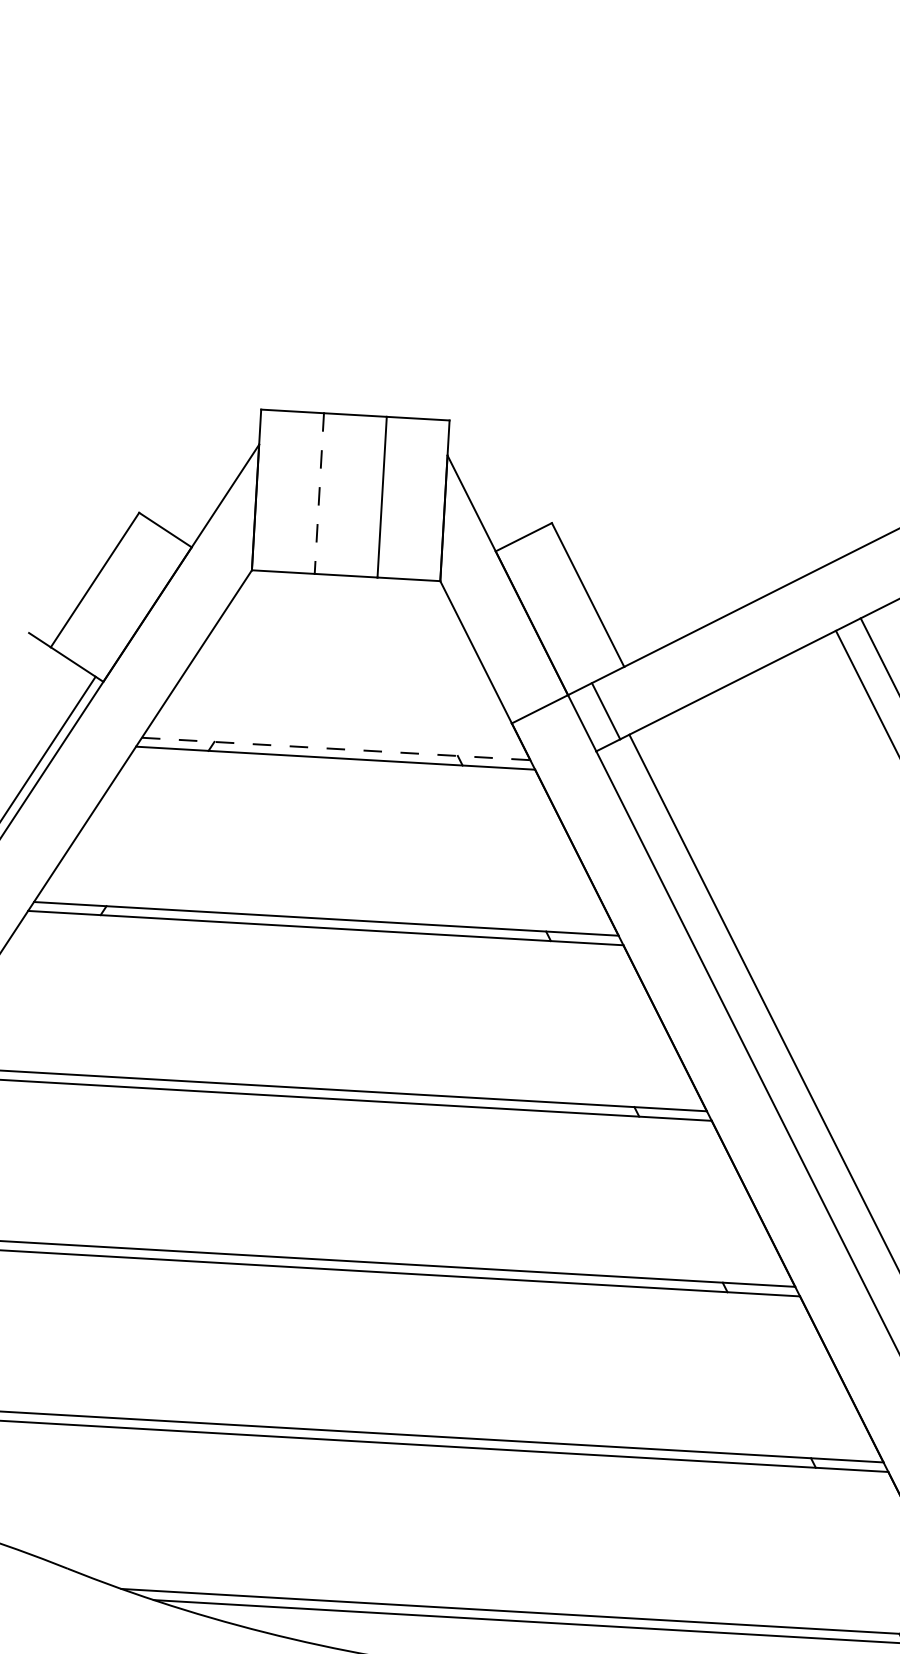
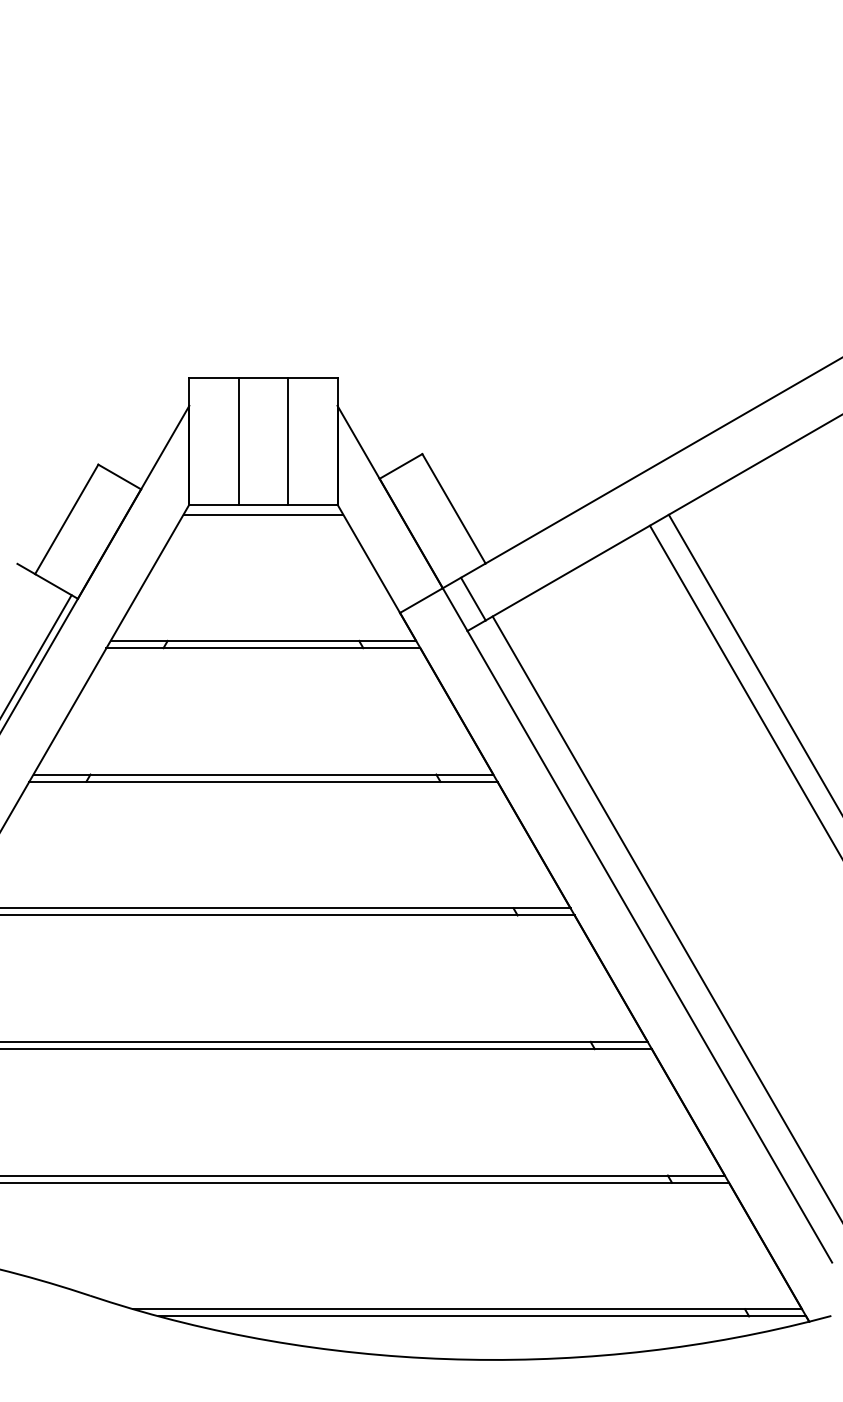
line: (319, 493) -> (238, 441), dashed -> solid
line: (345, 588) -> (263, 514), added
line: (336, 748) -> (263, 640), dashed -> solid

